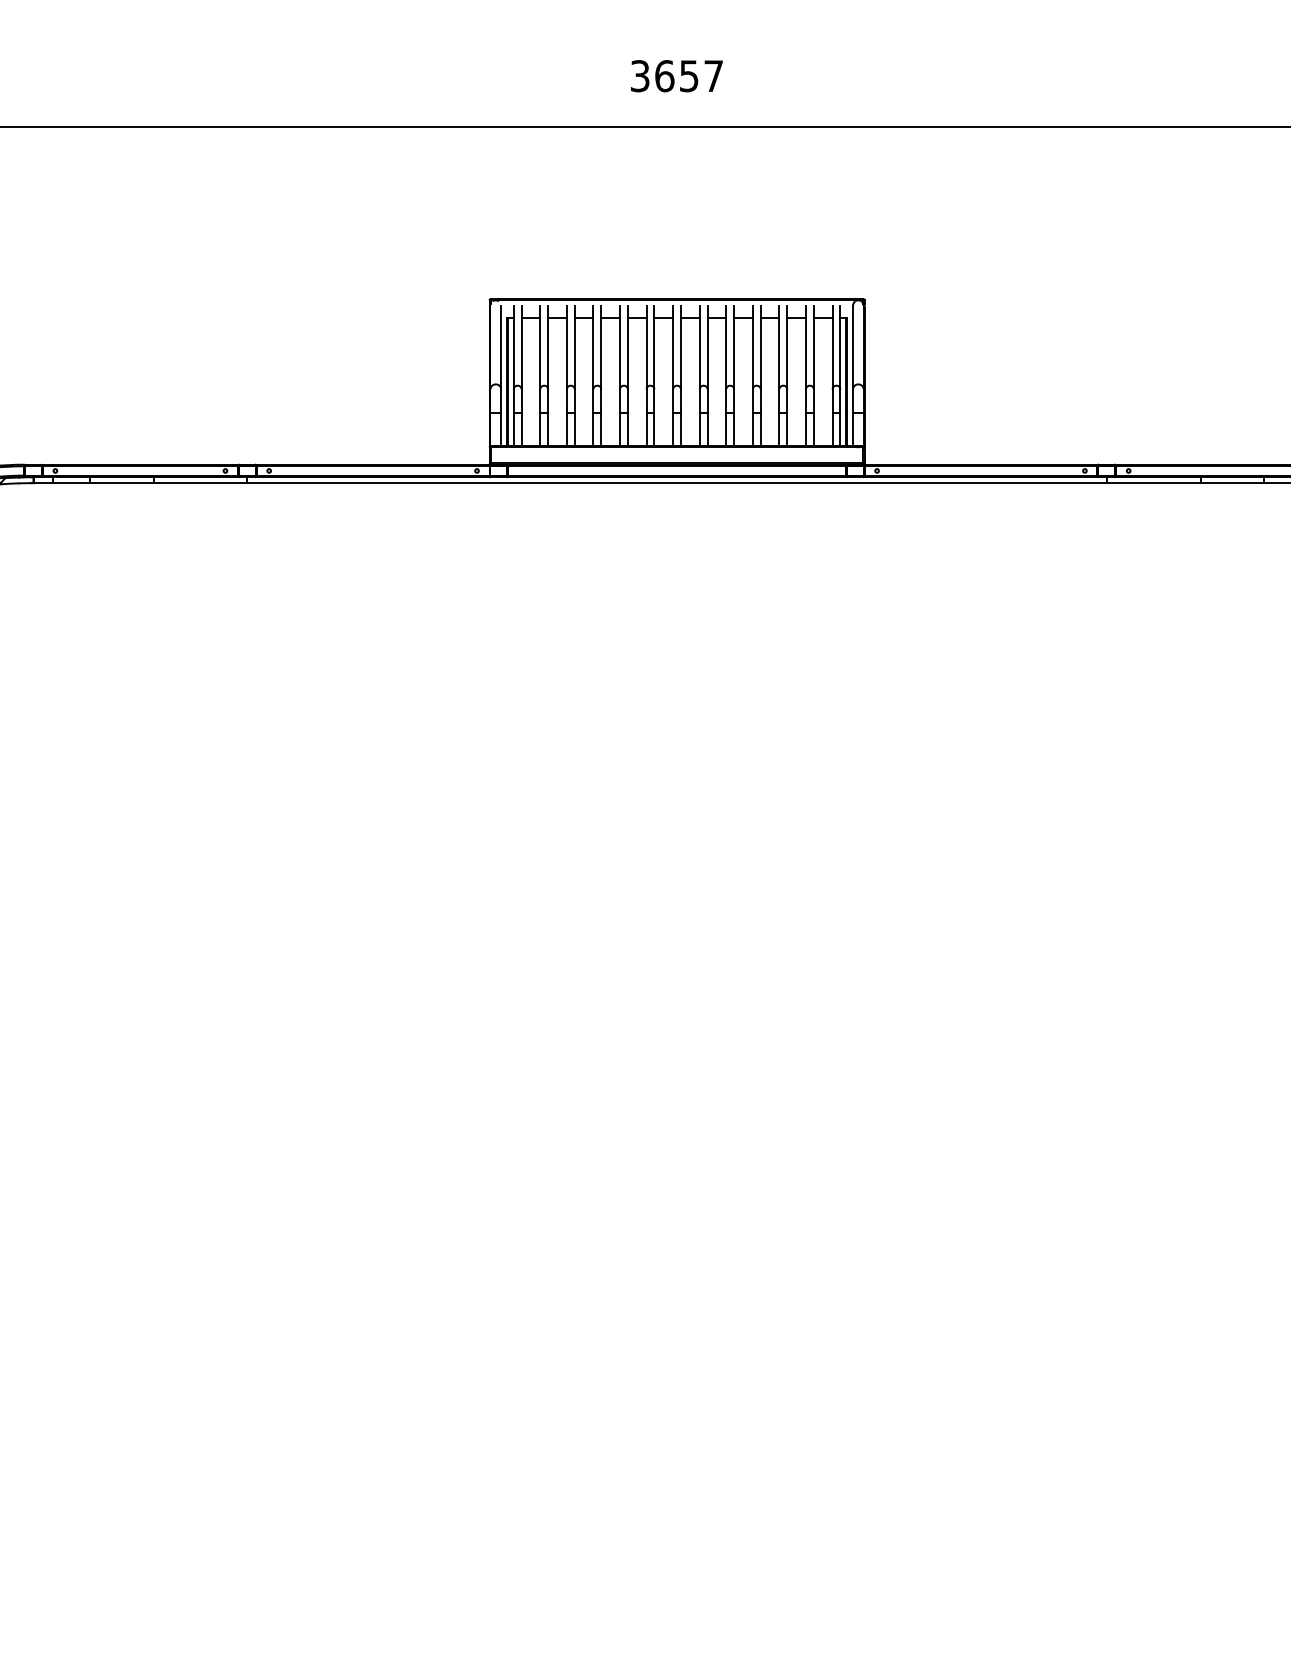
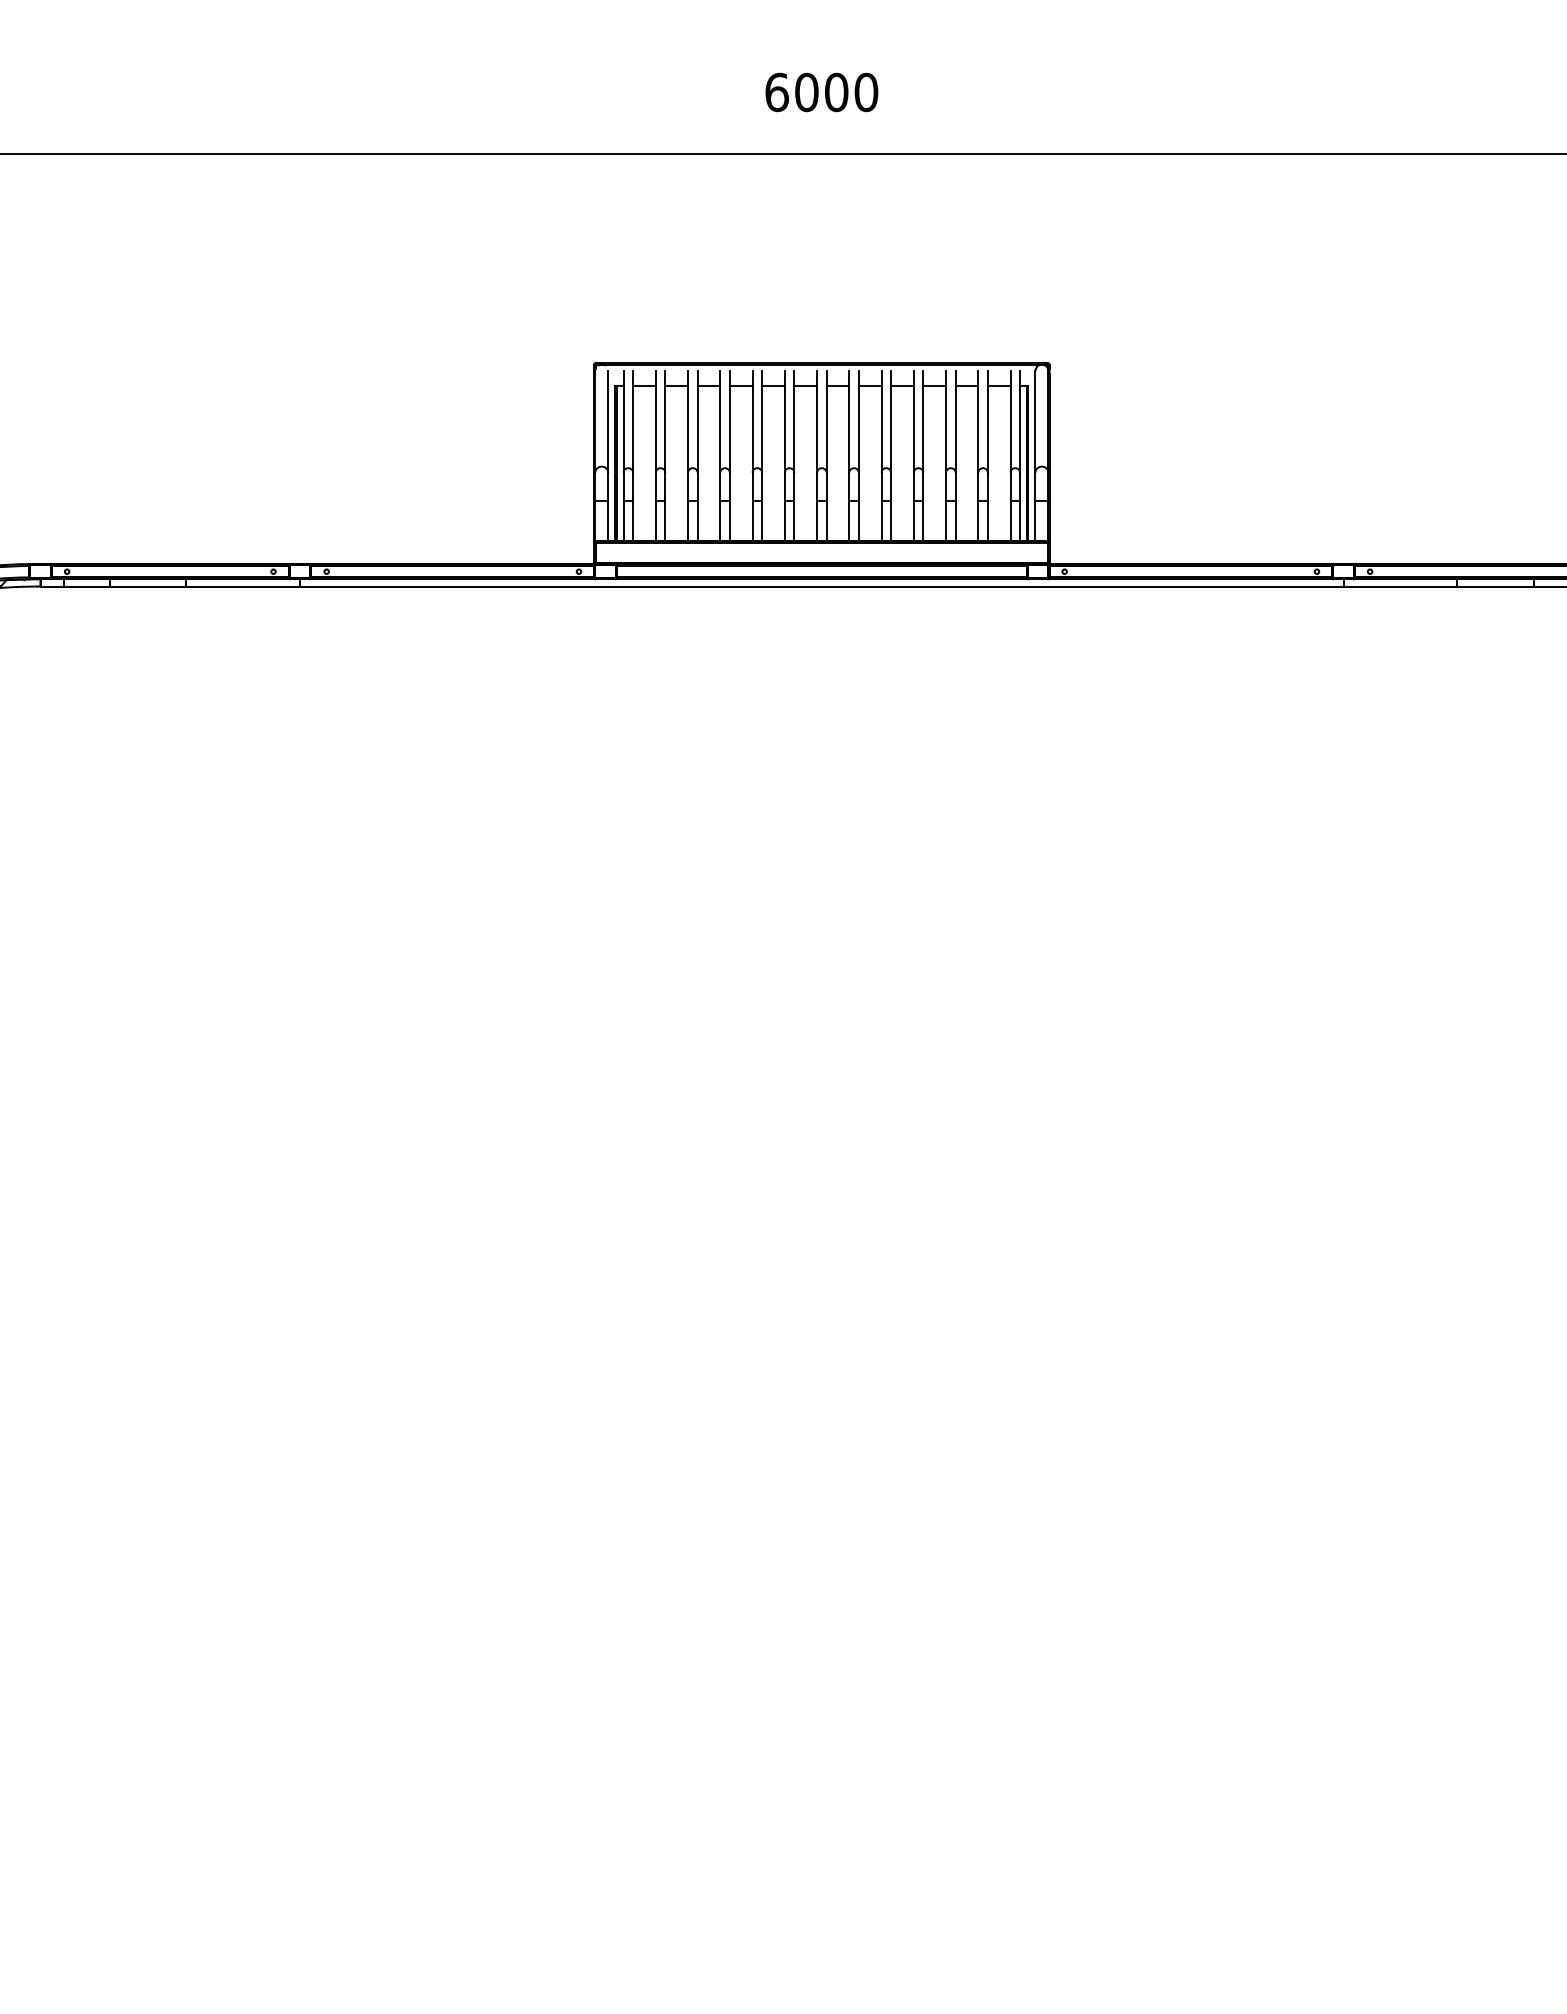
text: (676, 76) -> (821, 92), 3657 -> 6000

